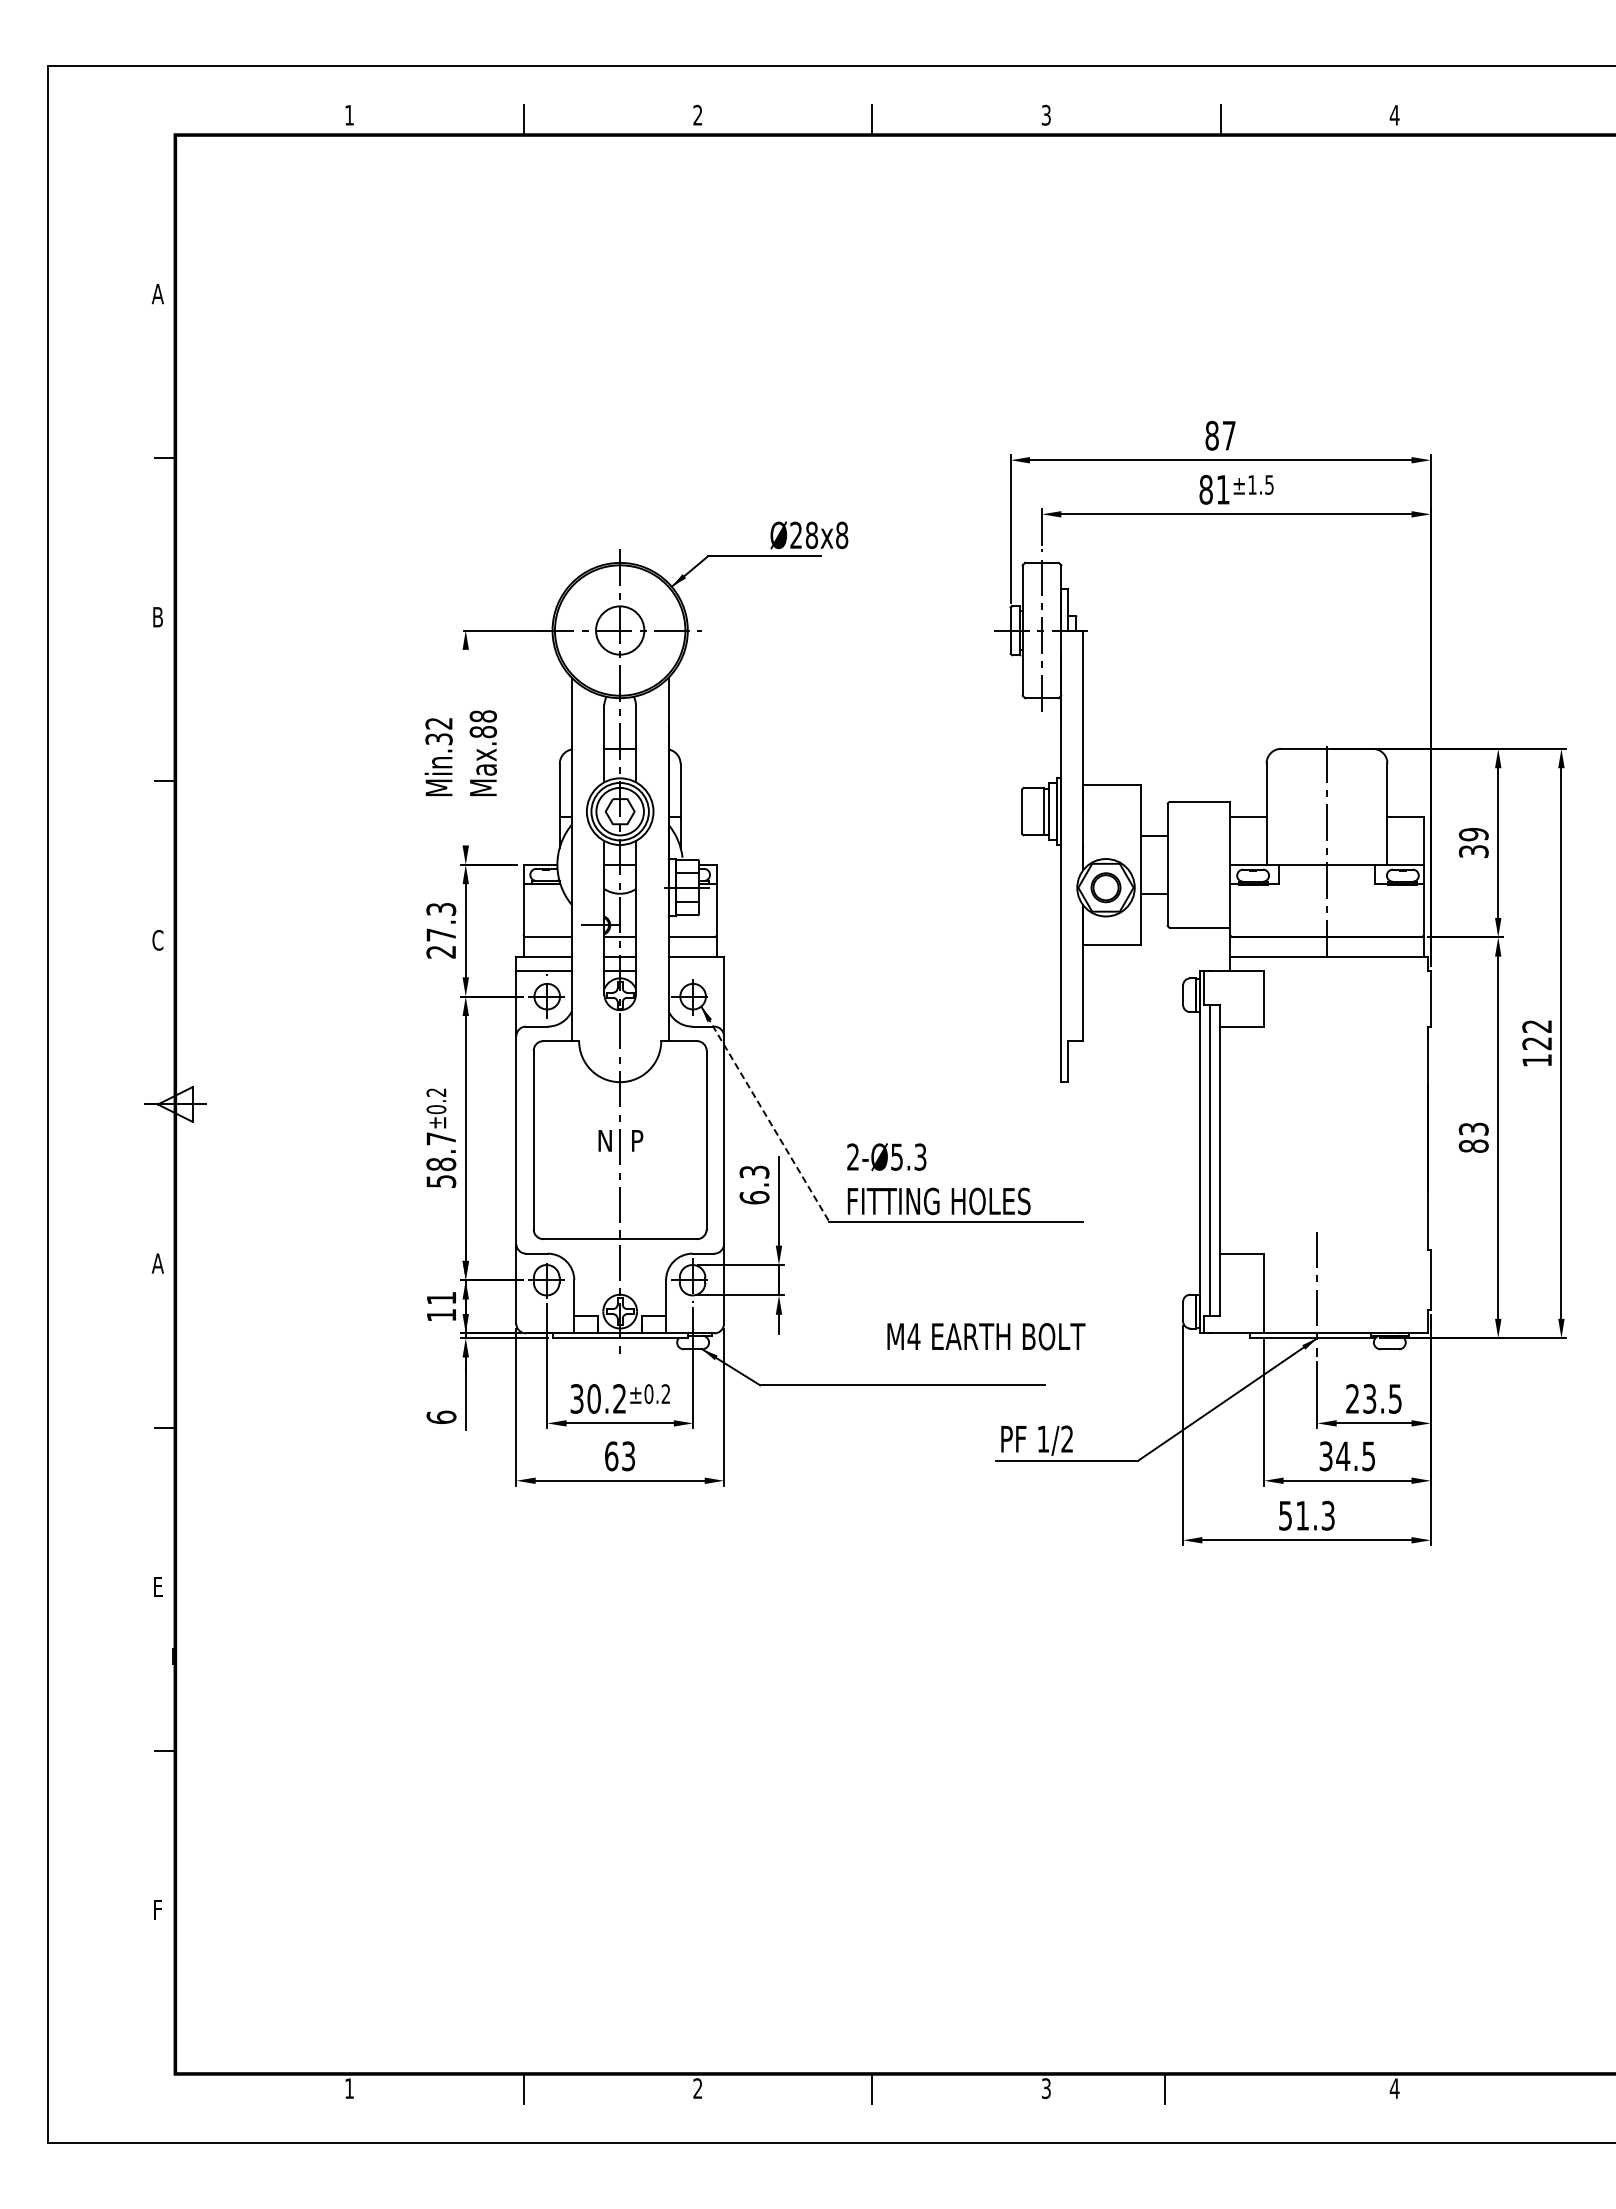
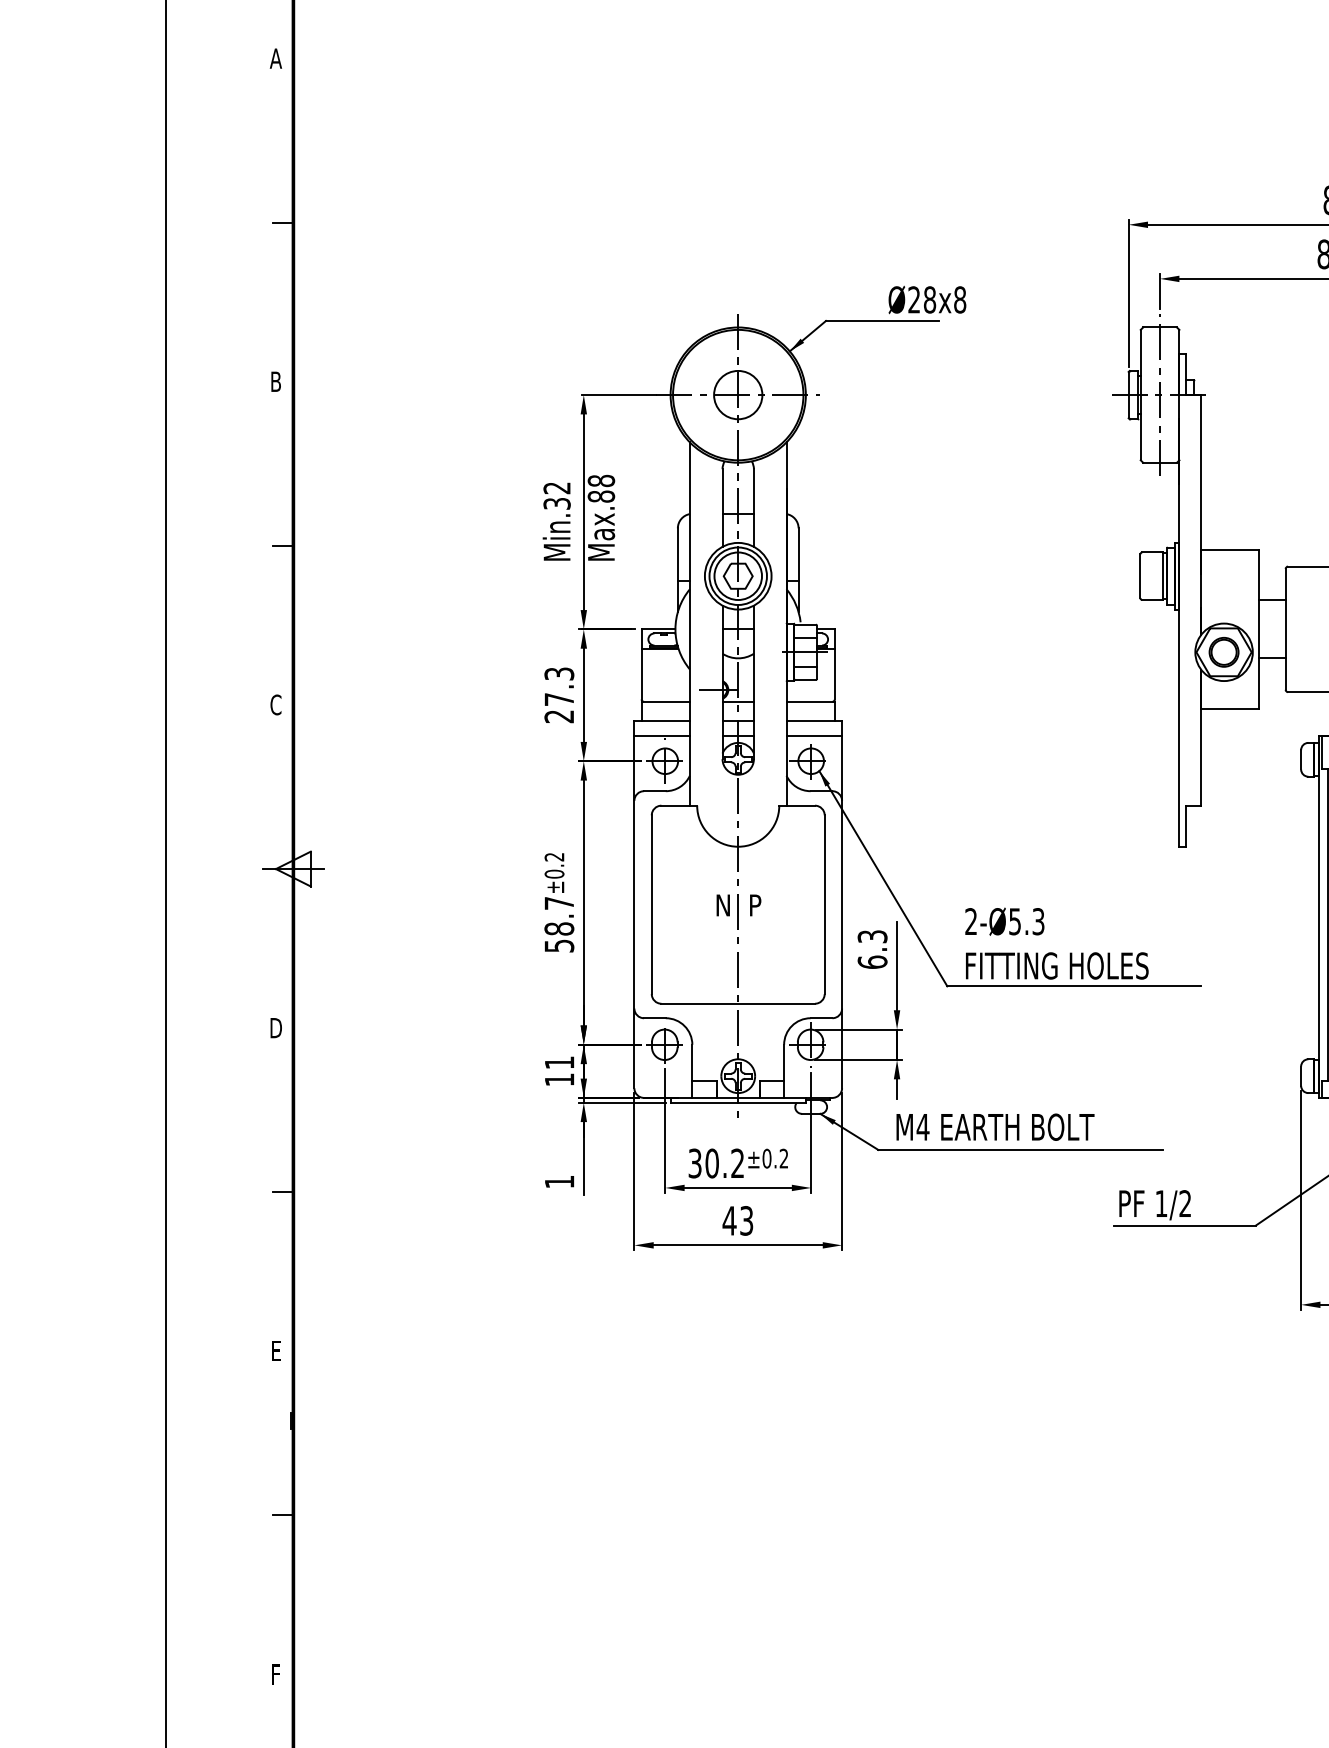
line: (465, 747) -> (583, 512), added
line: (696, 971) -> (814, 736), added
line: (765, 1114) -> (883, 879), dashed -> solid
text: (157, 1263) -> (275, 1028), A -> D
text: (986, 1336) -> (995, 1127), moved
text: (441, 1417) -> (559, 1182), 6 -> 1
text: (611, 1456) -> (729, 1221), 63 -> 43

